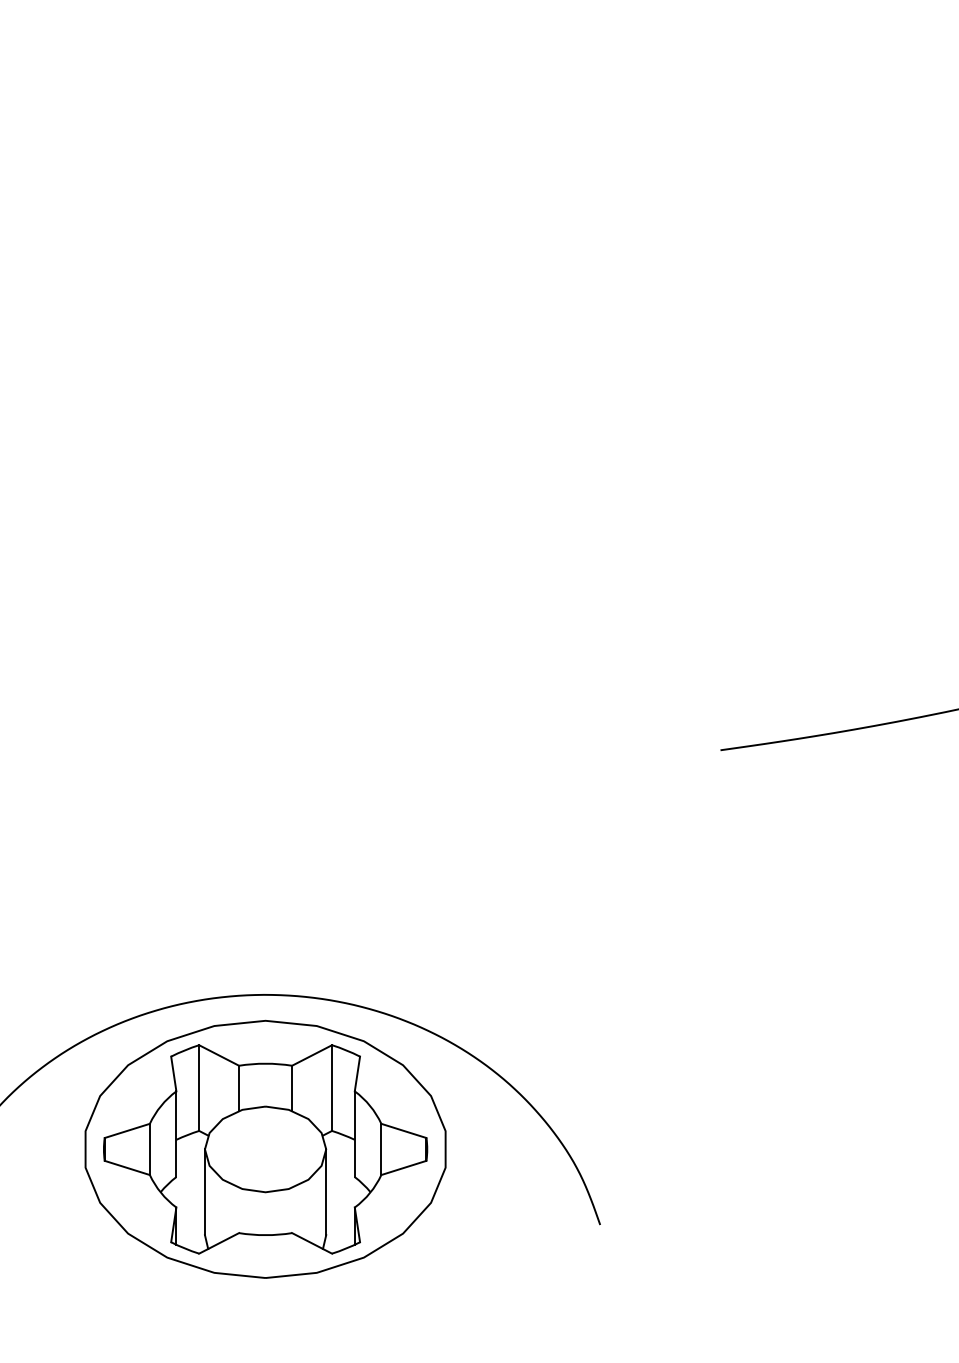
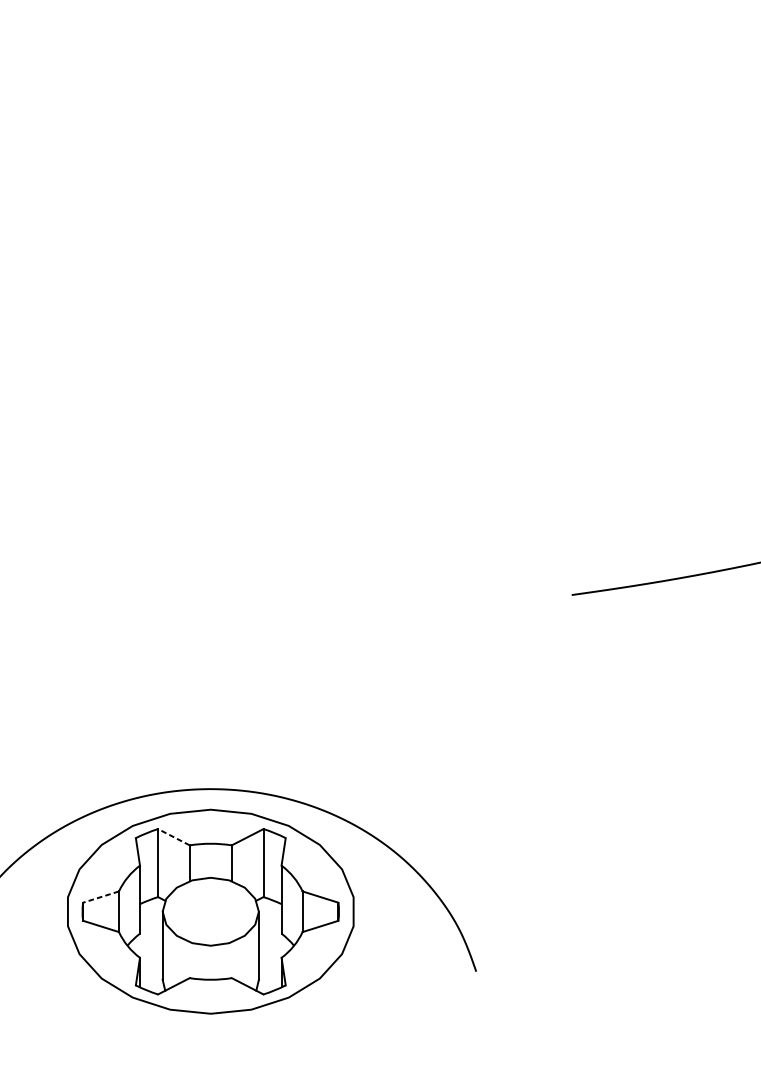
line: (218, 1055) -> (173, 837), solid -> dashed
line: (127, 1130) -> (101, 896), solid -> dashed

